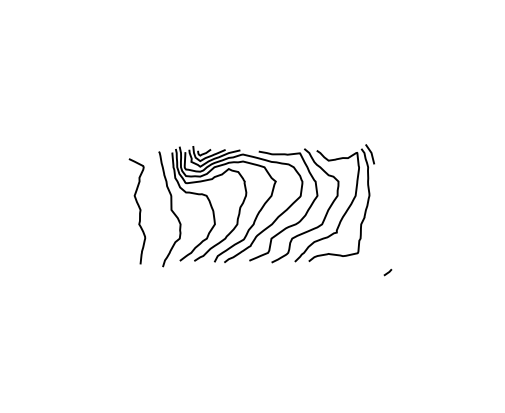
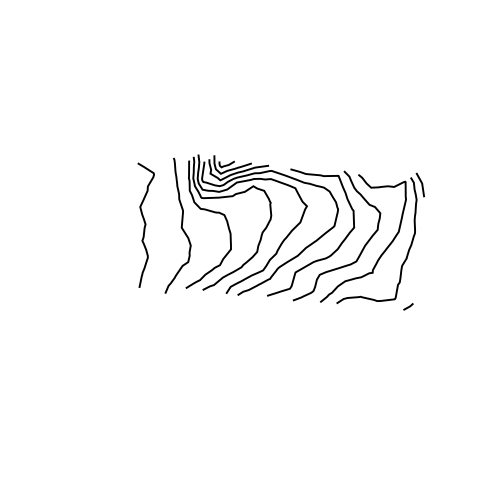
line: (387, 272) -> (407, 306), moved

